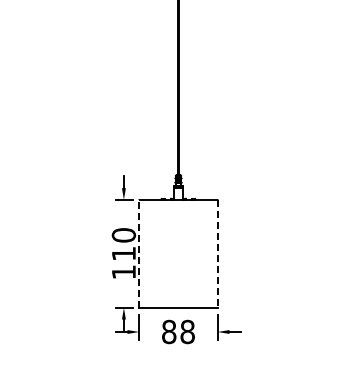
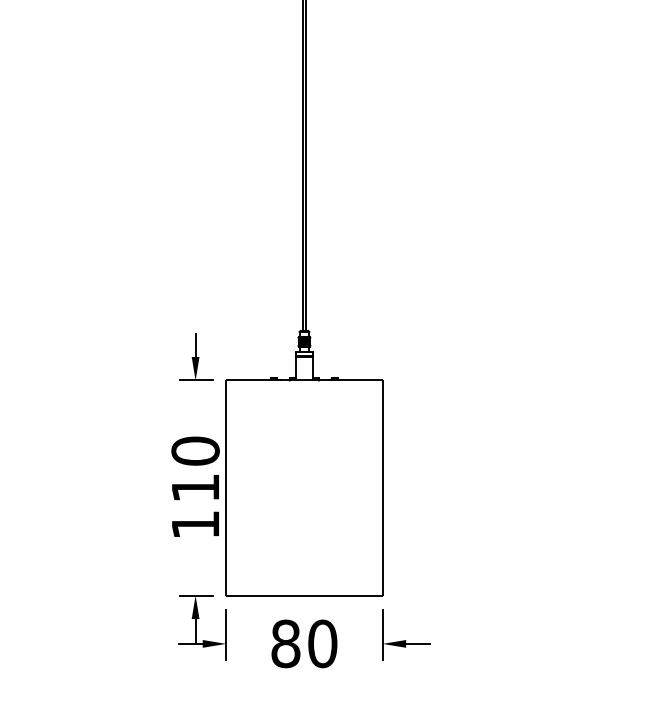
line: (139, 253) -> (226, 487), dashed -> solid
line: (217, 253) -> (382, 487), dashed -> solid
text: (187, 331) -> (322, 642), 88 -> 80

